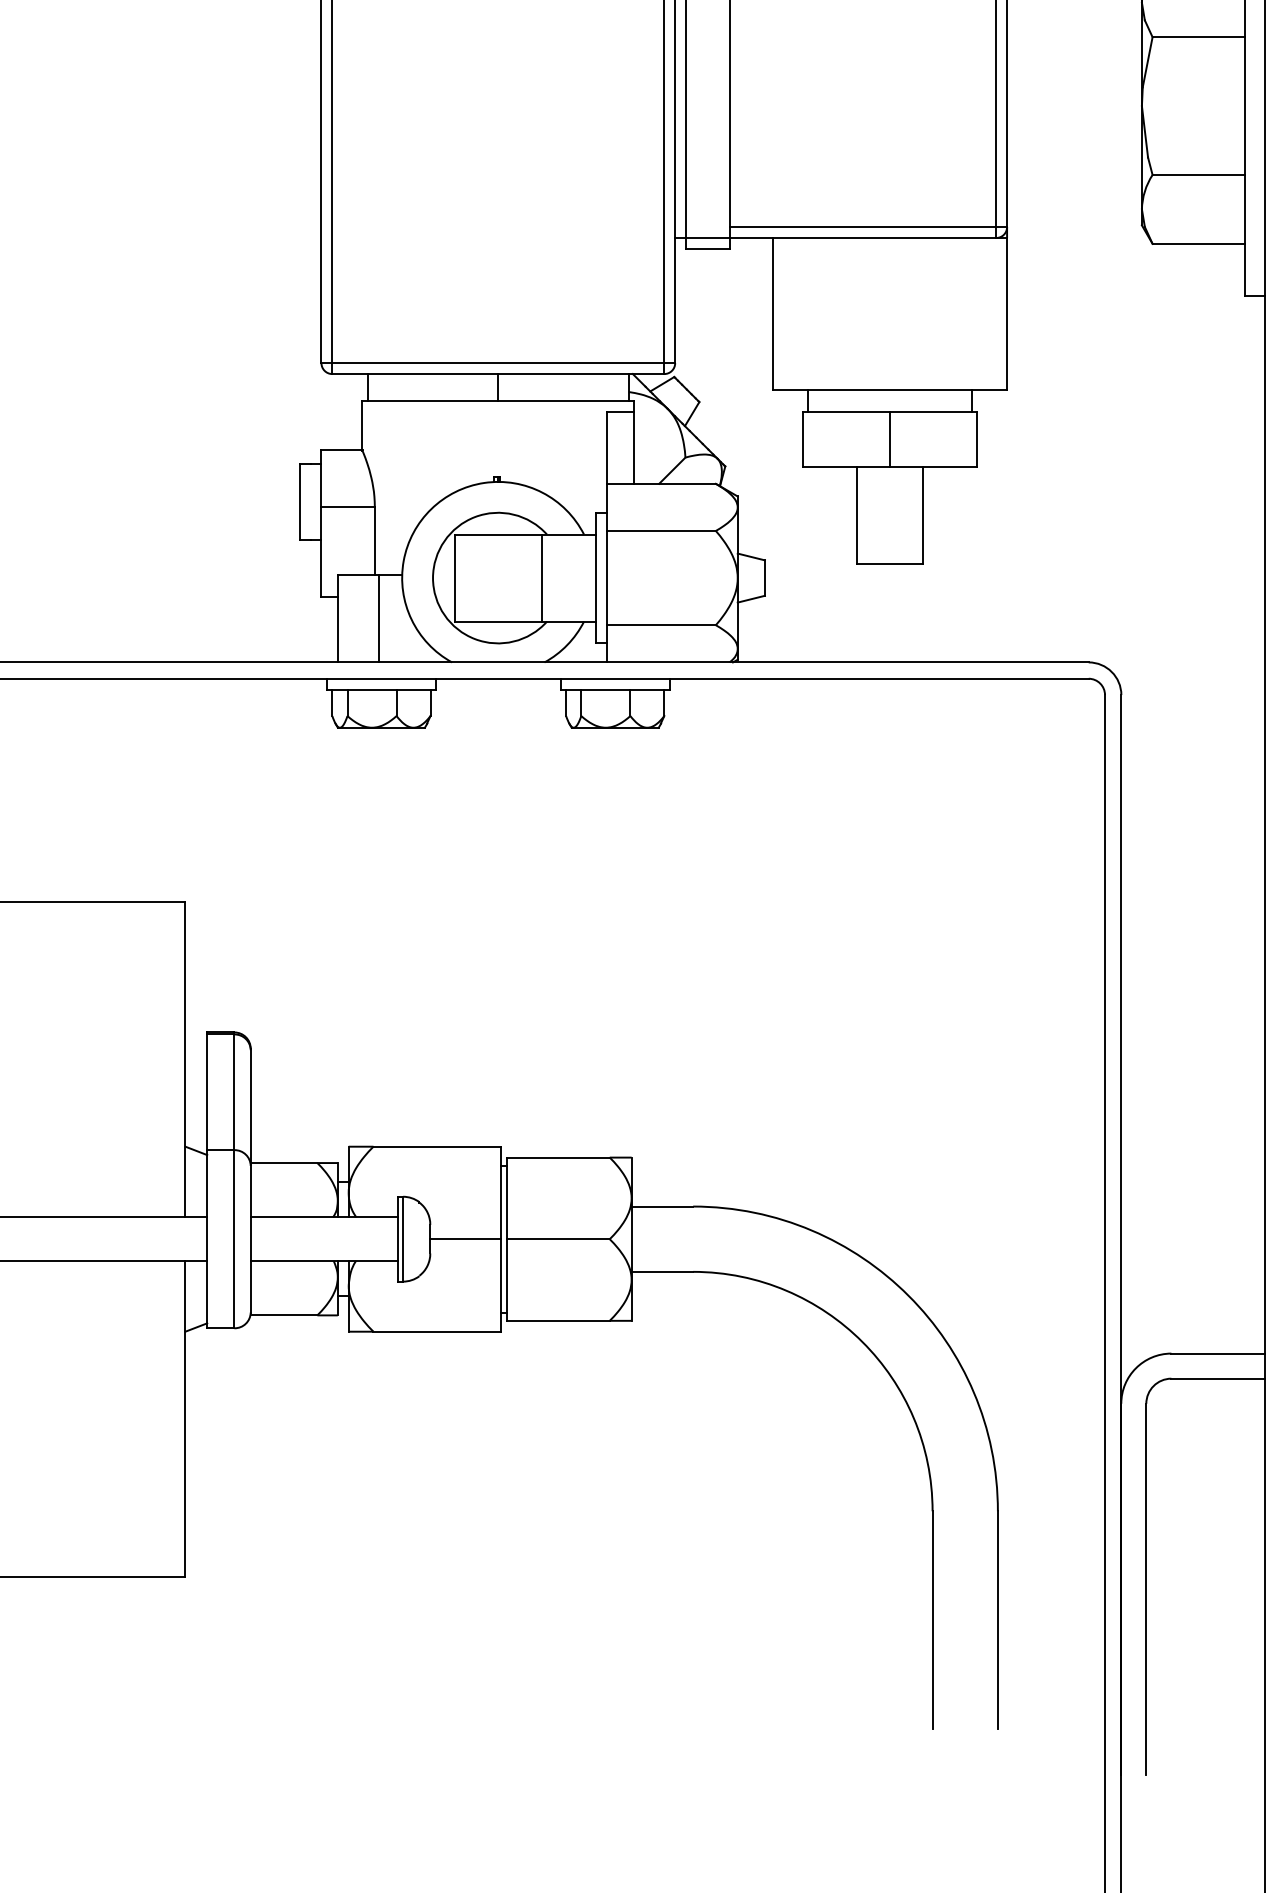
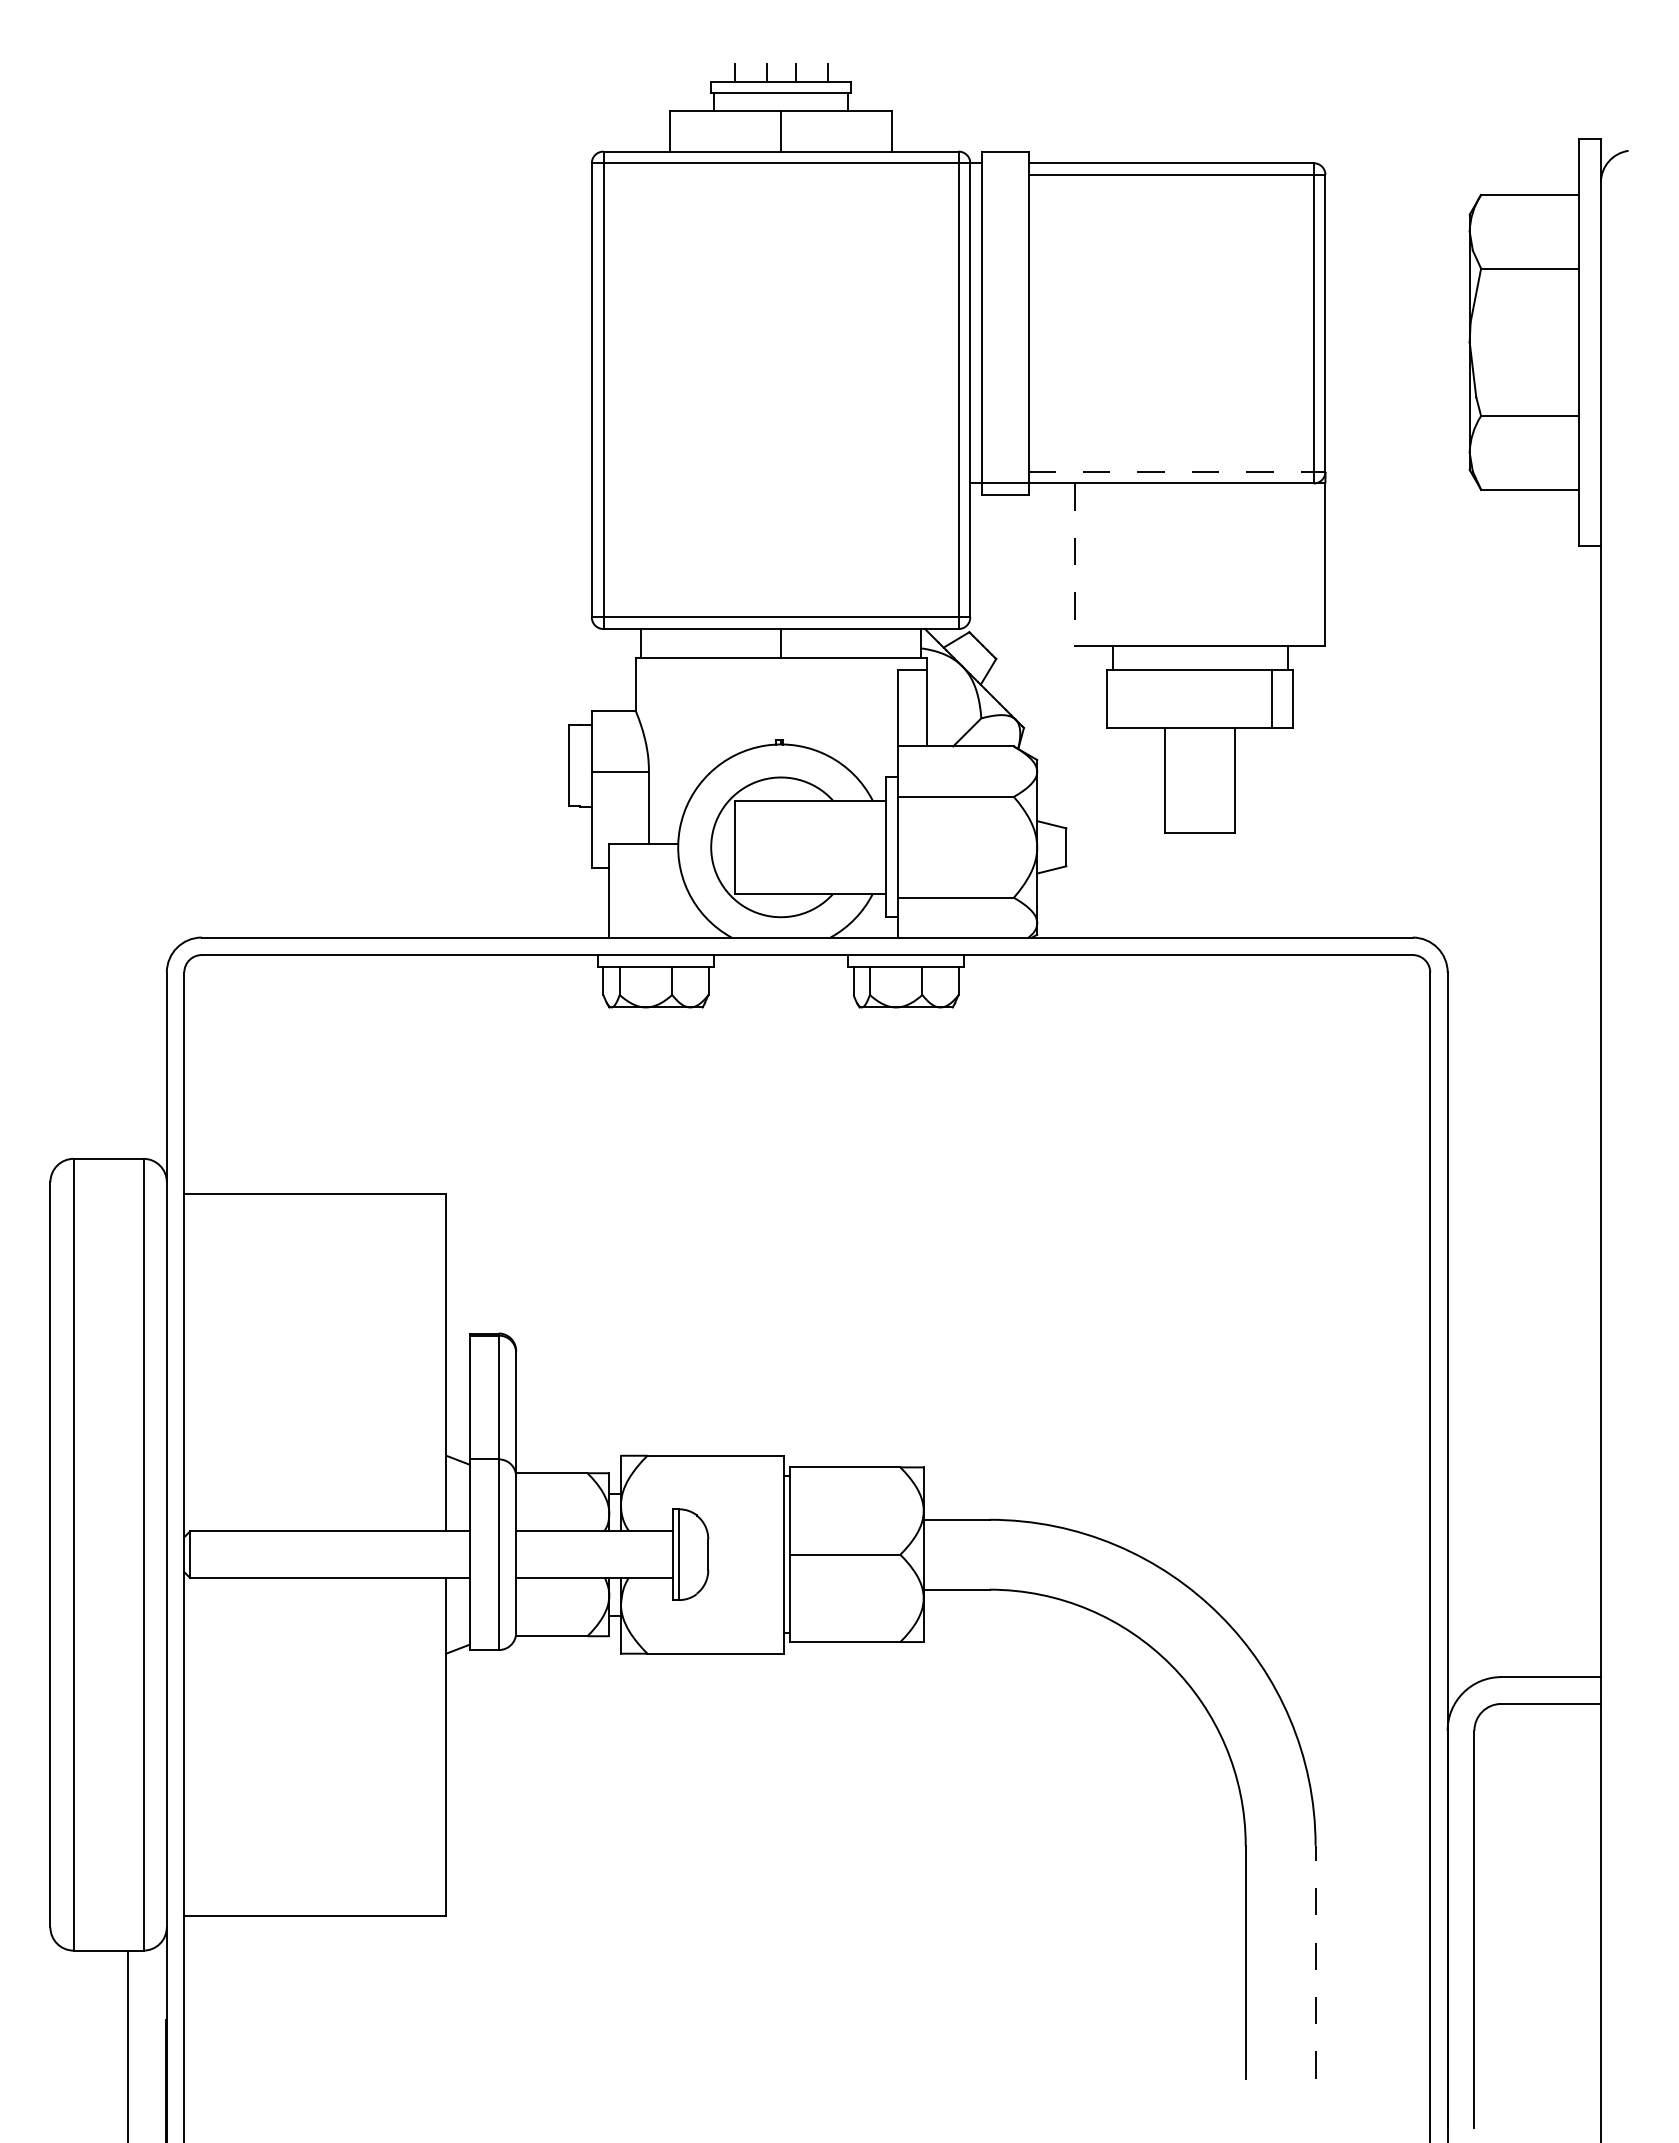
line: (868, 226) -> (1177, 471), solid -> dashed
line: (773, 313) -> (1075, 564), solid -> dashed
line: (890, 438) -> (1272, 698), moved
line: (541, 577) -> (827, 846), removed
line: (379, 618) -> (653, 890), removed
line: (465, 1239) -> (745, 1554), removed
line: (997, 1619) -> (1315, 1961), solid -> dashed

